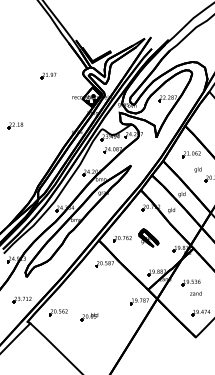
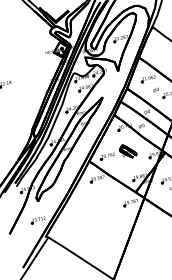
part: (48, 75) -> (23, 39), removed
part: (58, 312) -> (68, 224), removed
part: (89, 317) -> (93, 223), removed

